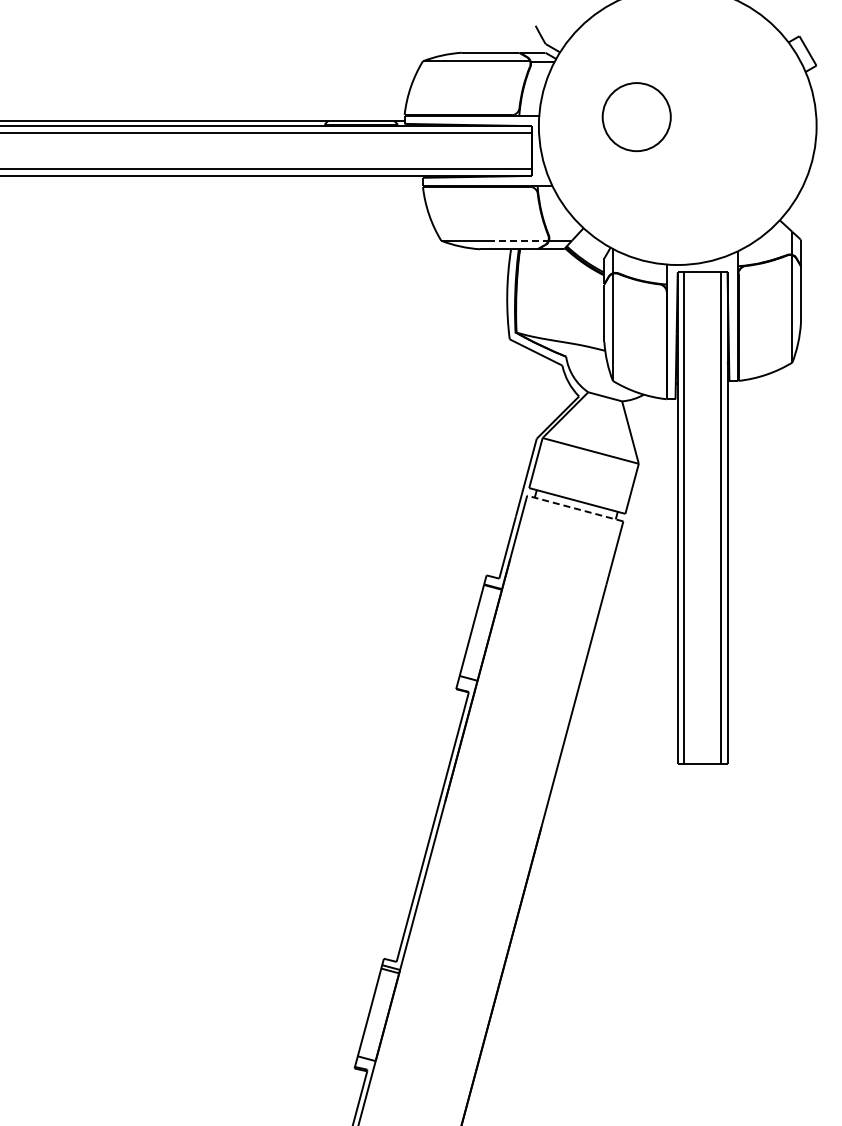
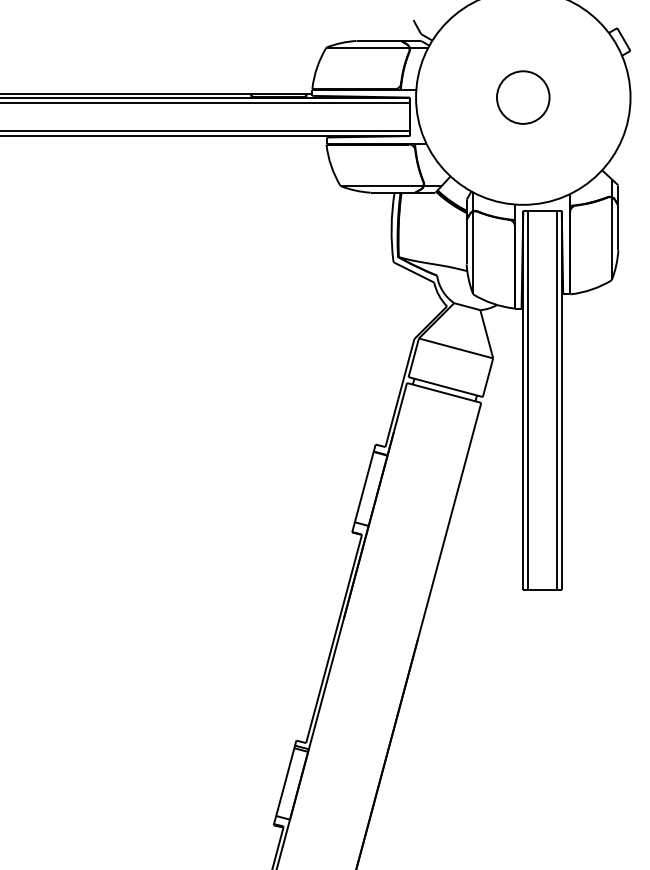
circle: (636, 117) -> (523, 97), moved
line: (518, 240) -> (400, 185), dashed -> solid
line: (575, 508) -> (444, 392), dashed -> solid

